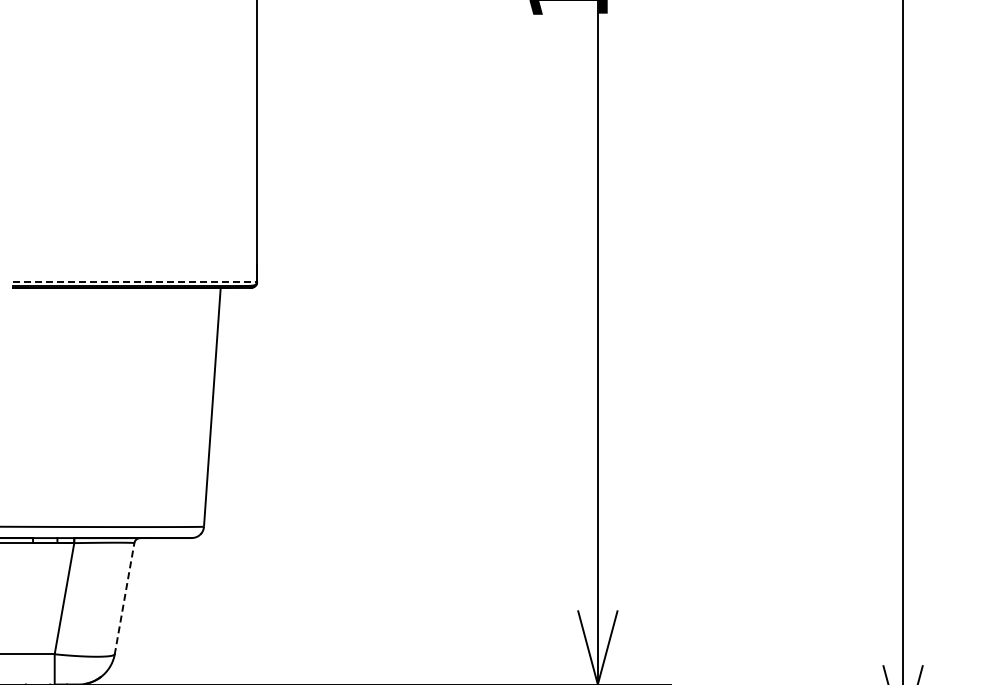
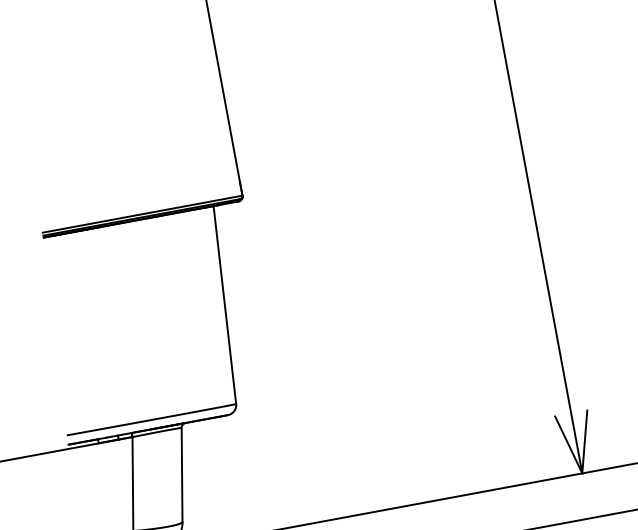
line: (135, 281) -> (142, 213), dashed -> solid
line: (124, 598) -> (181, 474), dashed -> solid

